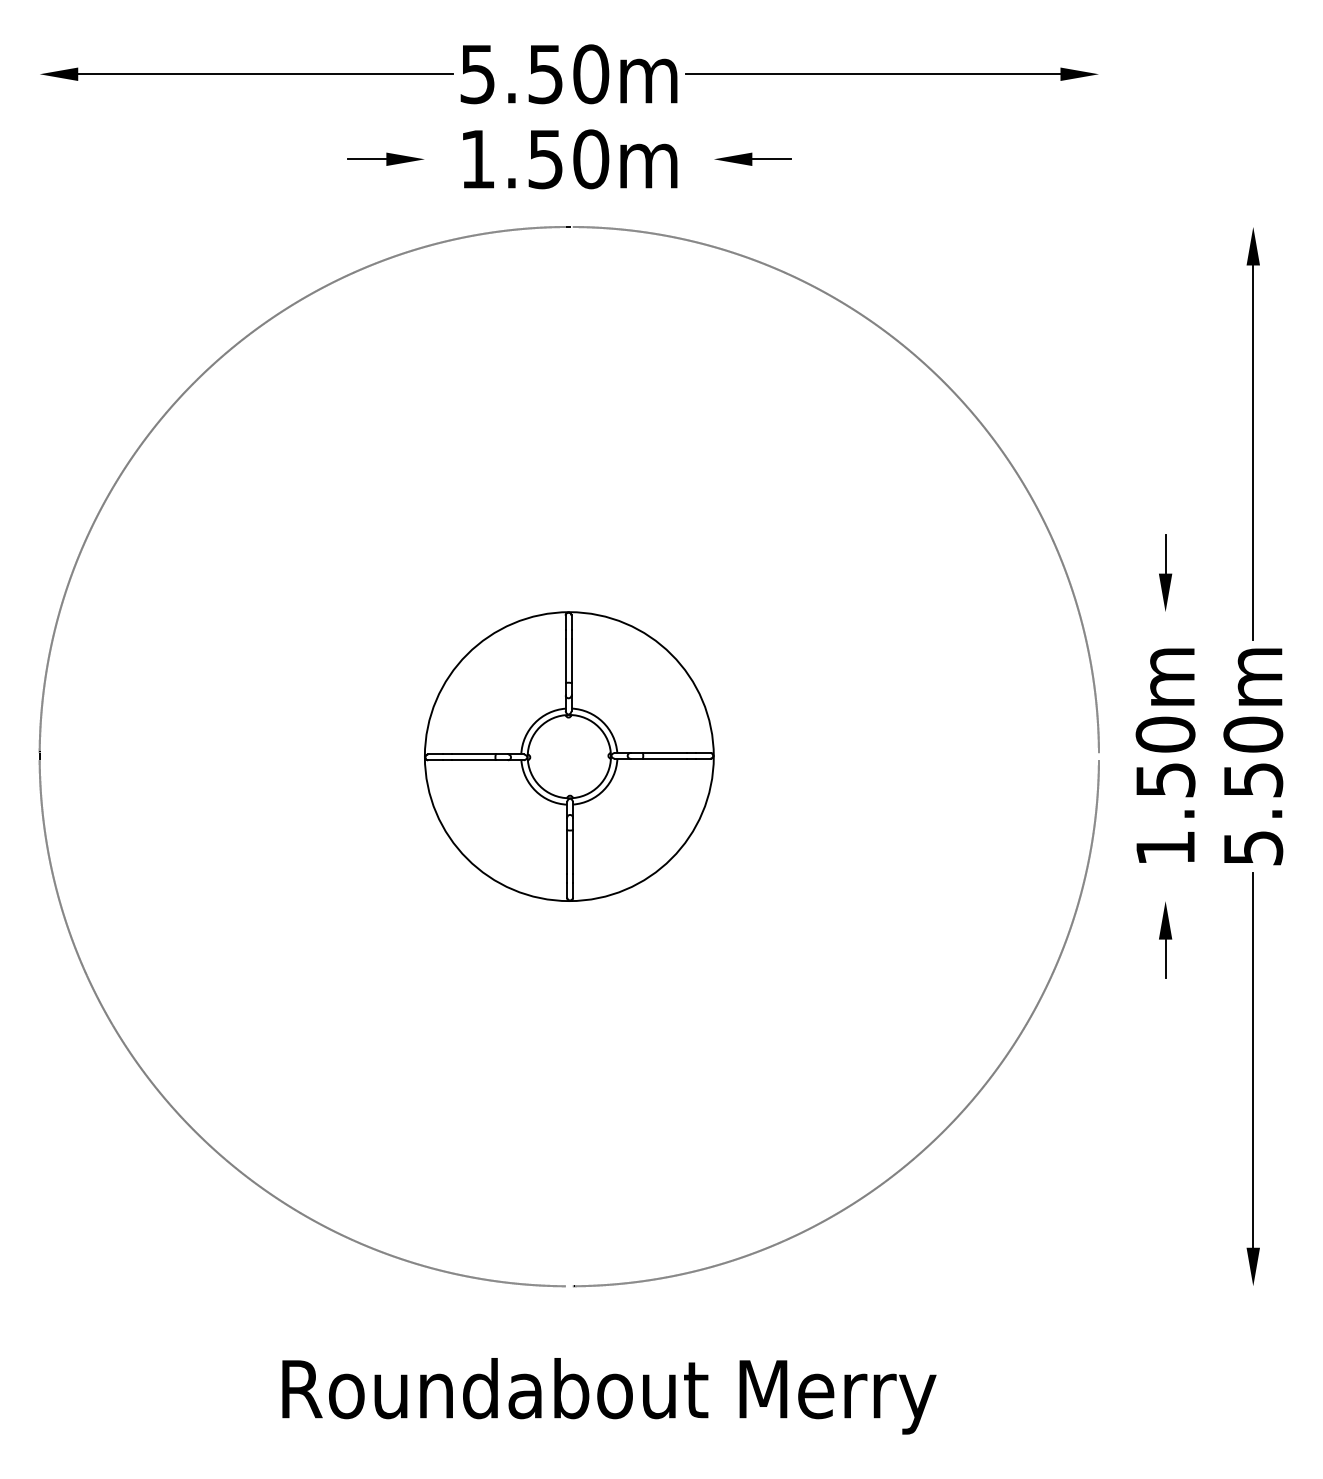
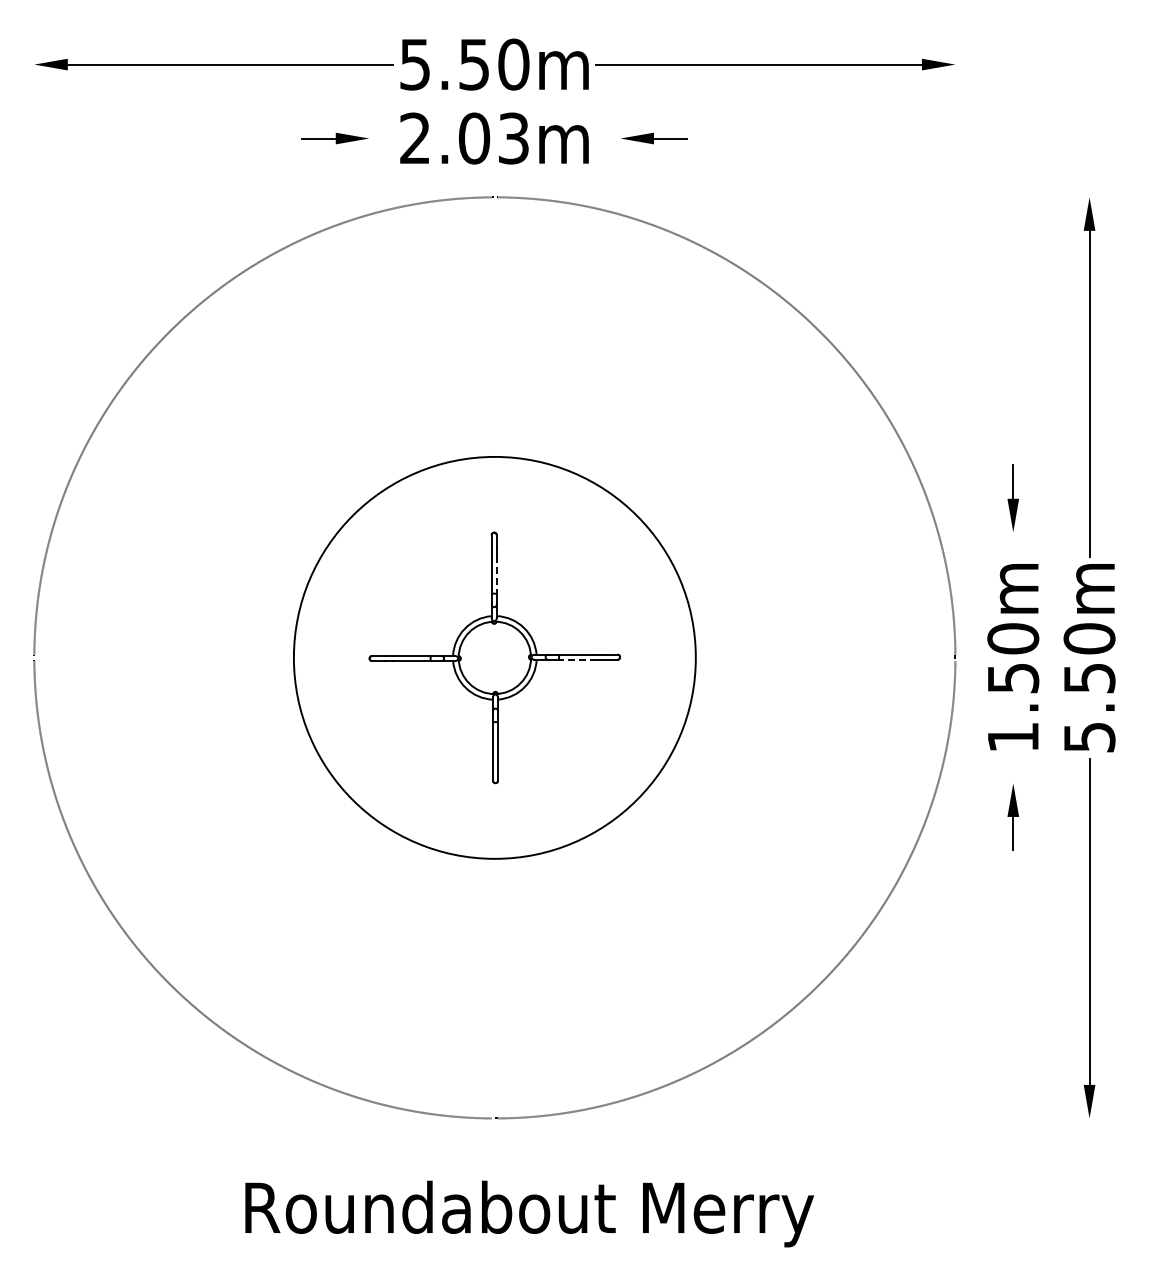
text: (534, 159) -> (464, 138), 1.50m -> 2.03m
line: (571, 661) -> (496, 575), solid -> dashed
circle: (568, 756) -> (494, 657), size x1.6
line: (664, 758) -> (577, 659), solid -> dashed

